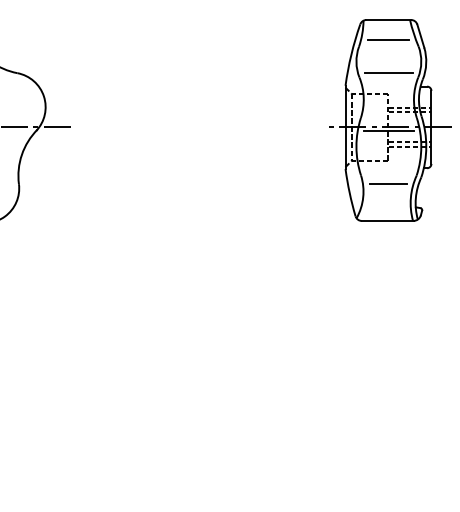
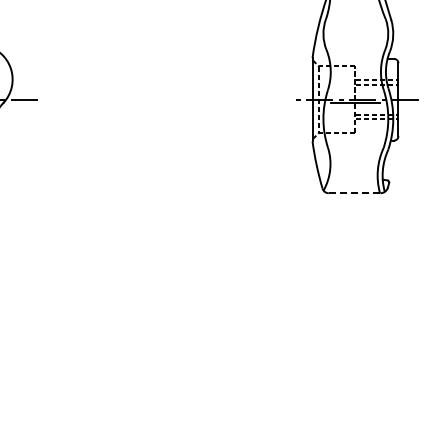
line: (388, 40) -> (355, 12), removed
line: (388, 73) -> (355, 45), removed
line: (387, 184) -> (354, 156), removed
line: (387, 220) -> (354, 192), solid -> dashed

